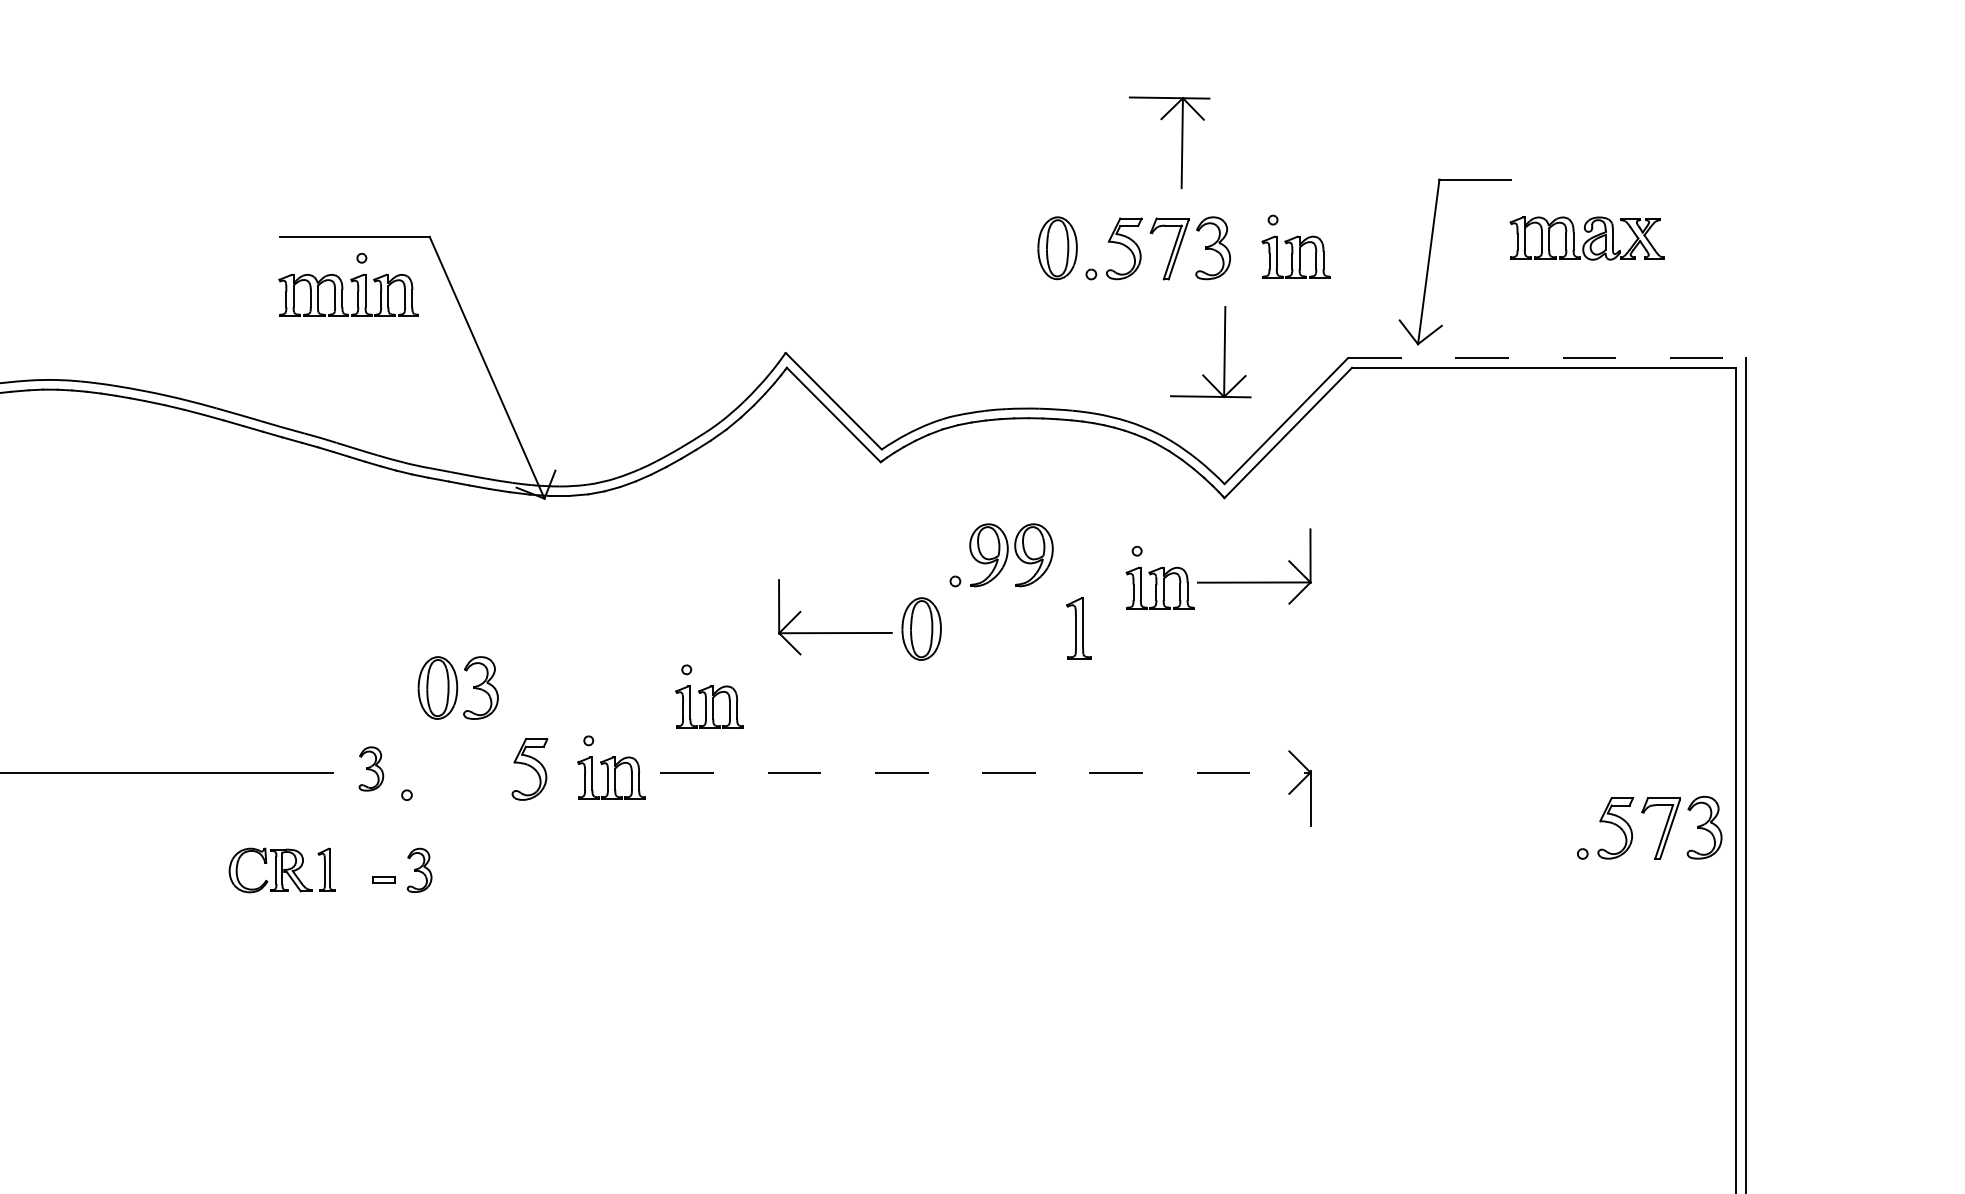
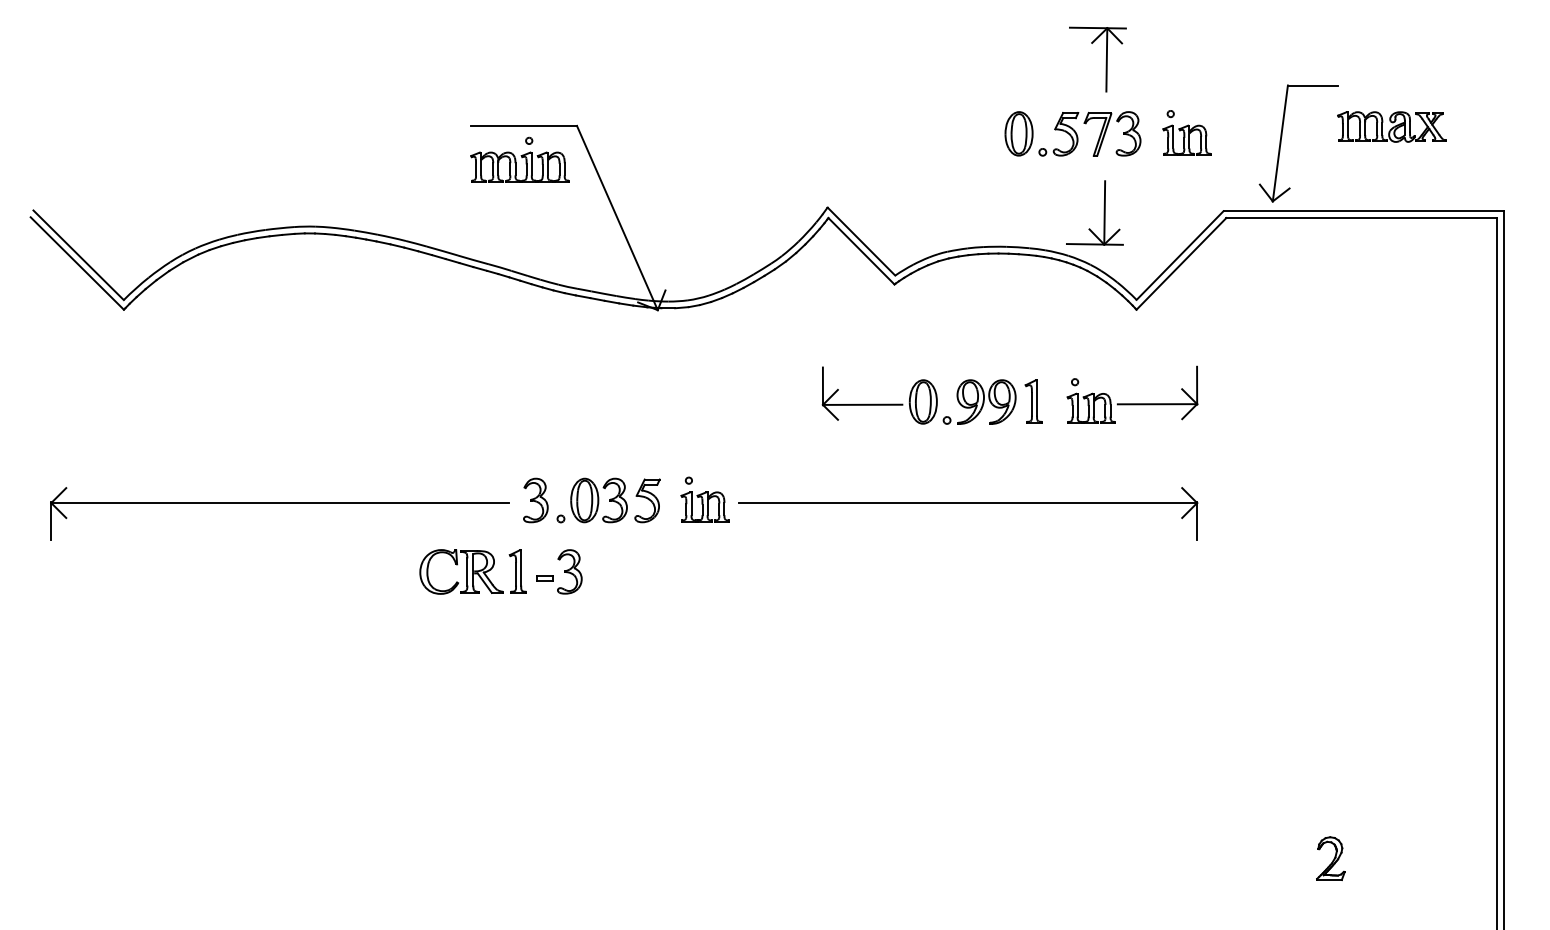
part: (1222, 351) -> (1103, 212), moved
line: (1546, 358) -> (1363, 211), dashed -> solid
part: (1001, 554) -> (979, 401), moved
part: (1218, 581) -> (1132, 403), moved
part: (457, 688) -> (598, 500), moved
part: (708, 696) -> (773, 449), removed
part: (370, 768) -> (535, 500), size x1.43
line: (985, 773) -> (968, 503), dashed -> solid
part: (1644, 814) -> (1432, 532), removed
part: (281, 869) -> (472, 571), size x1.43
part: (419, 869) -> (569, 571), size x1.43

